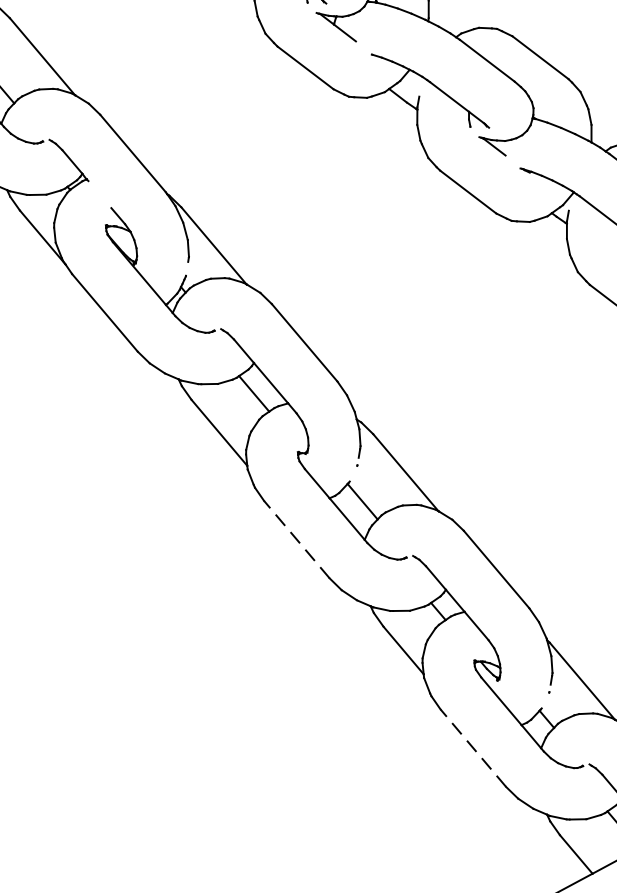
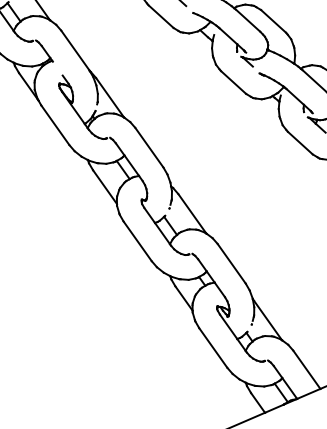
line: (296, 537) -> (137, 240), dashed -> solid
line: (471, 747) -> (212, 347), dashed -> solid

